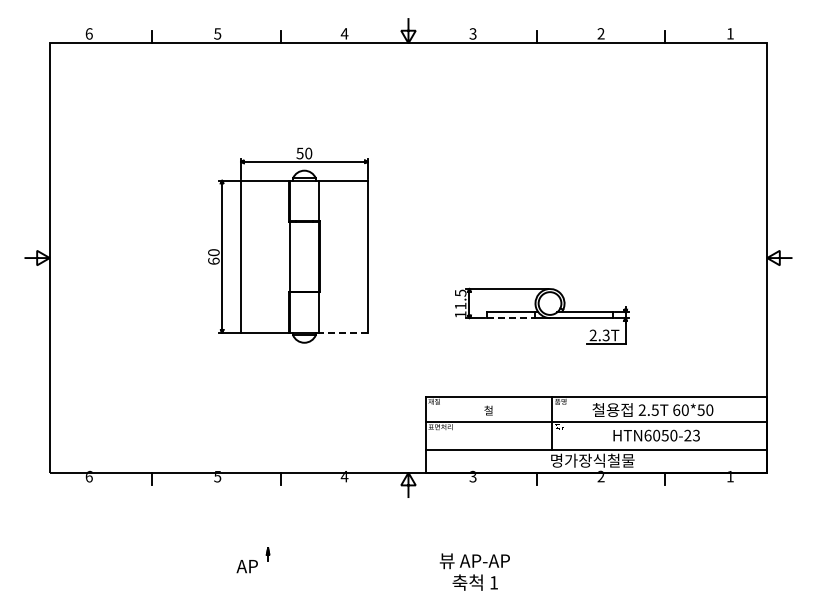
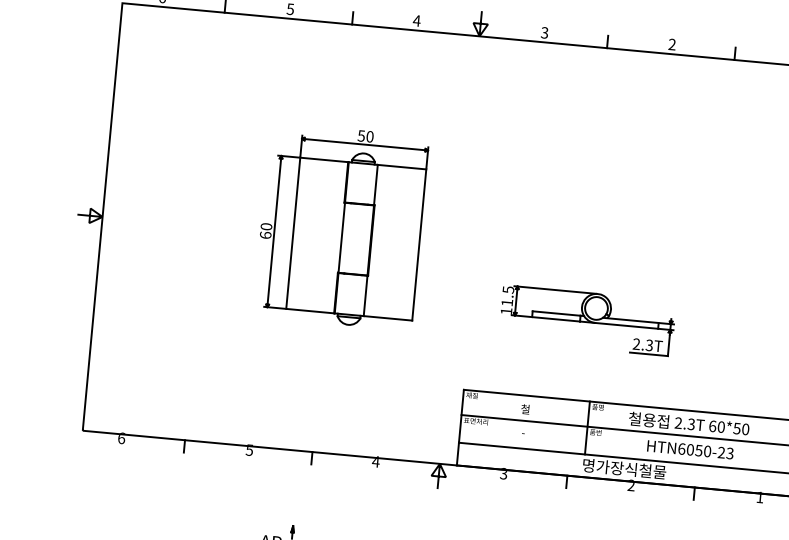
line: (511, 318) -> (556, 319), dashed -> solid
line: (342, 332) -> (387, 318), dashed -> solid
text: (655, 409) -> (691, 423), 2.5T -> 2.3T

